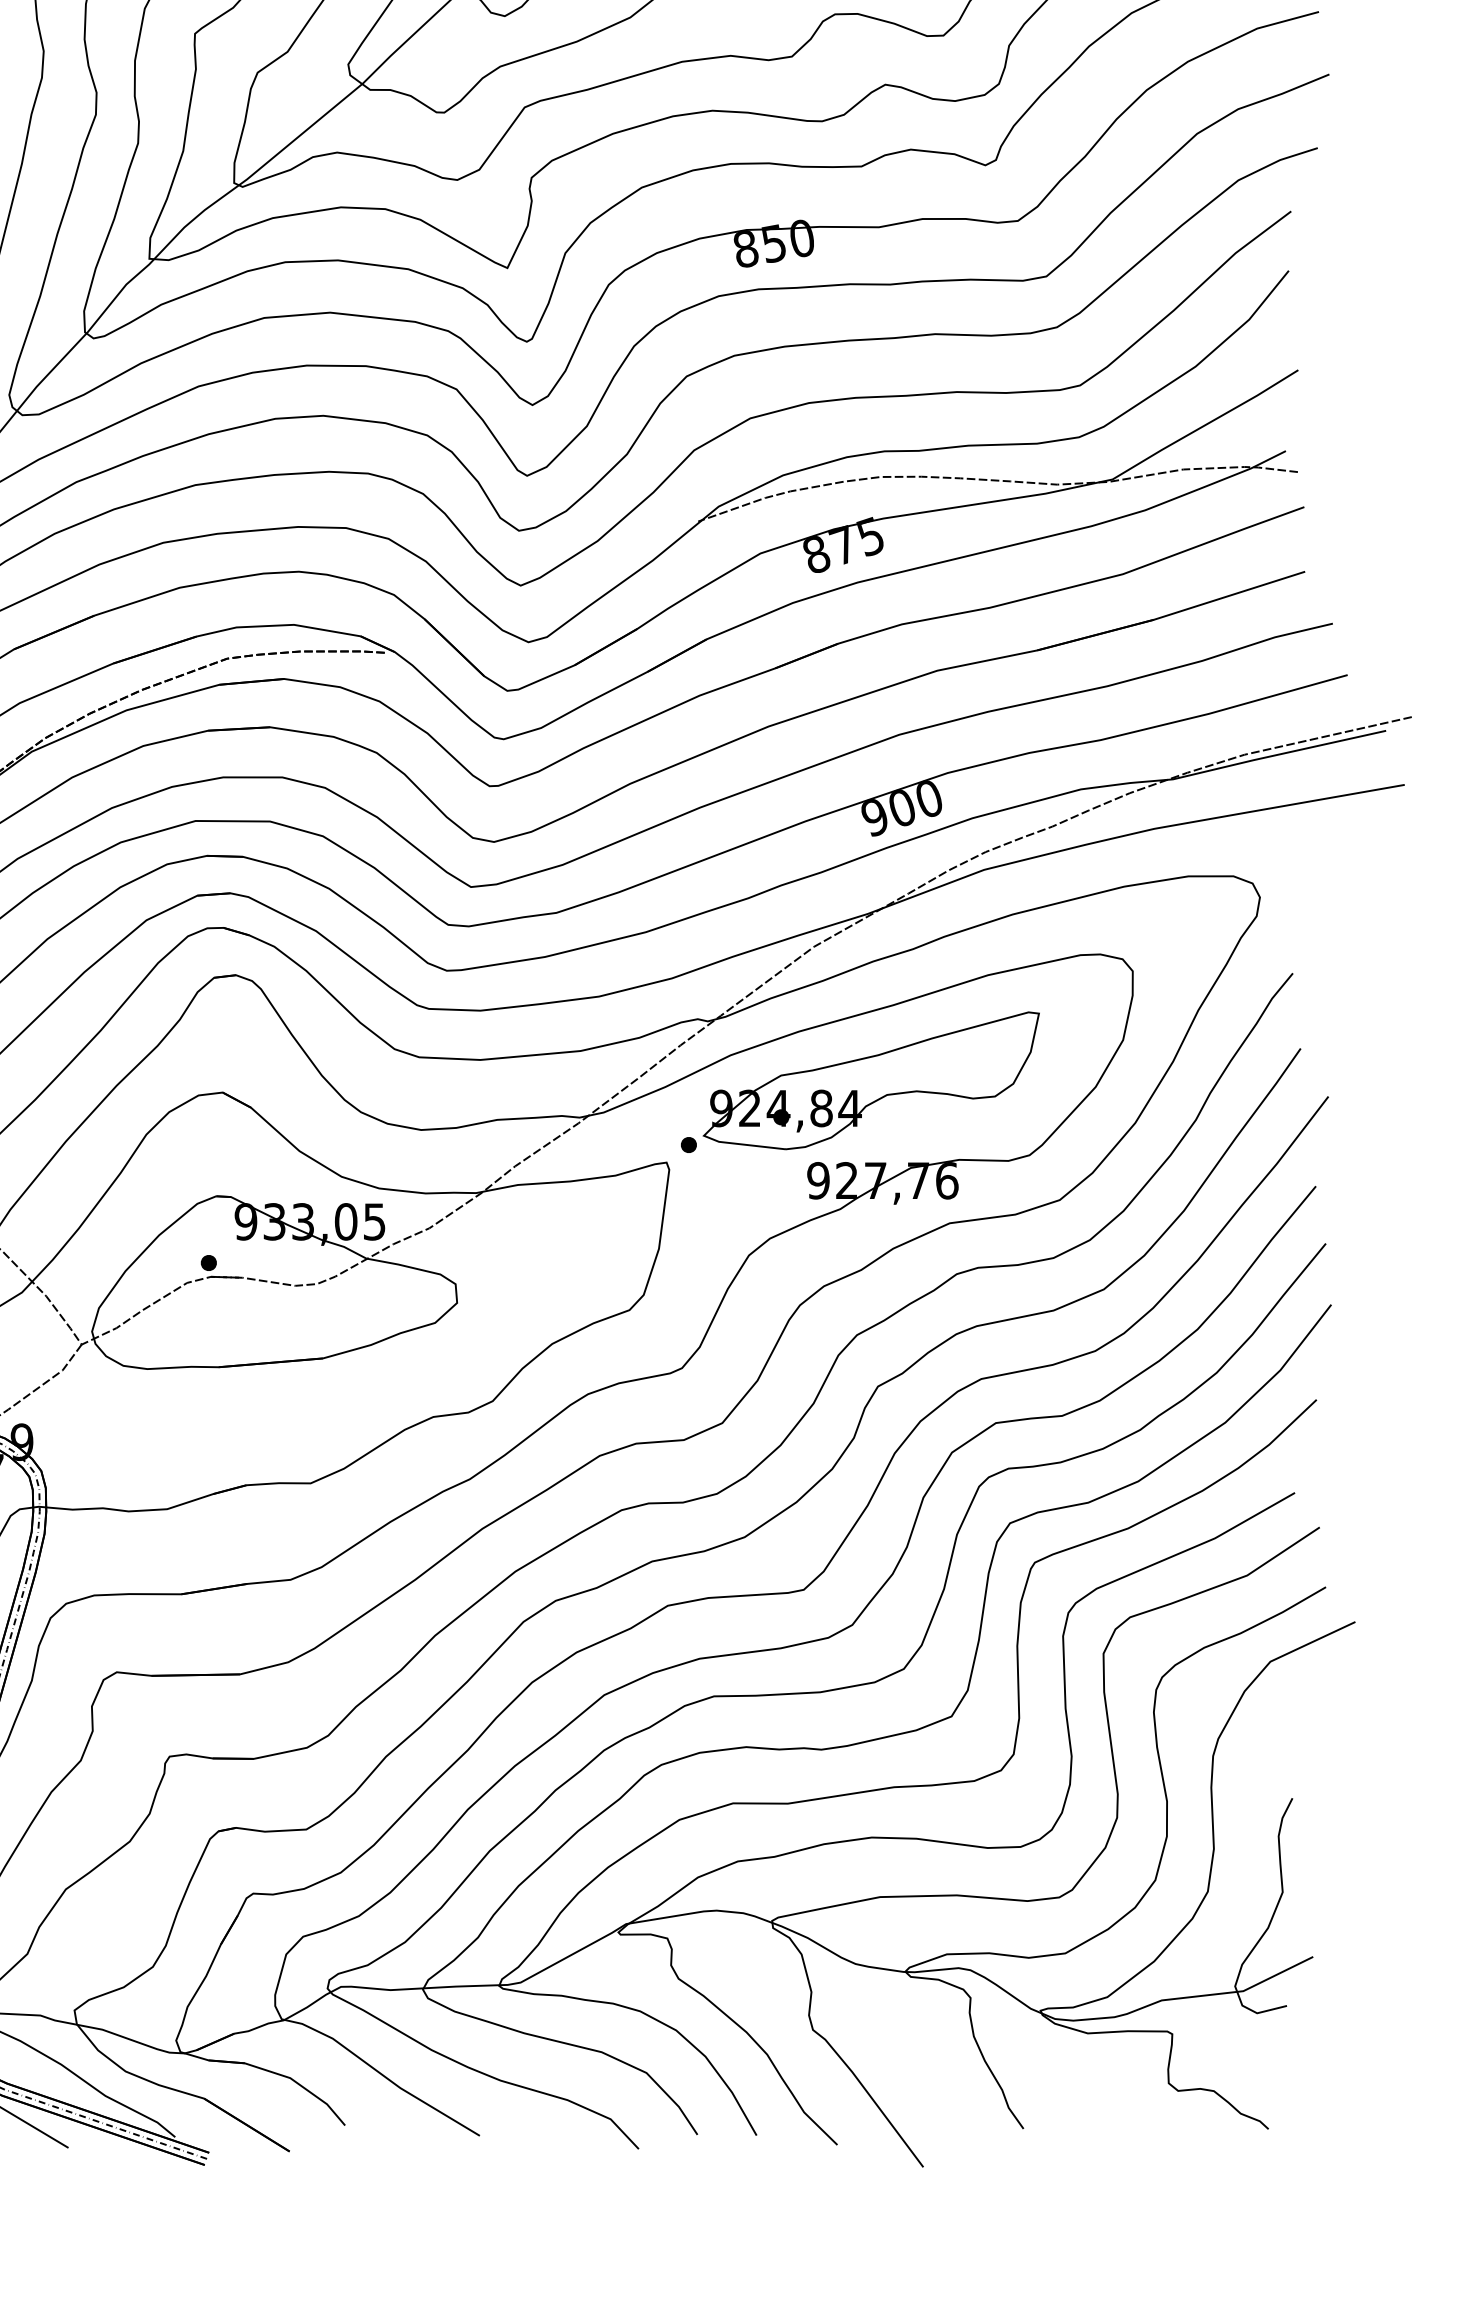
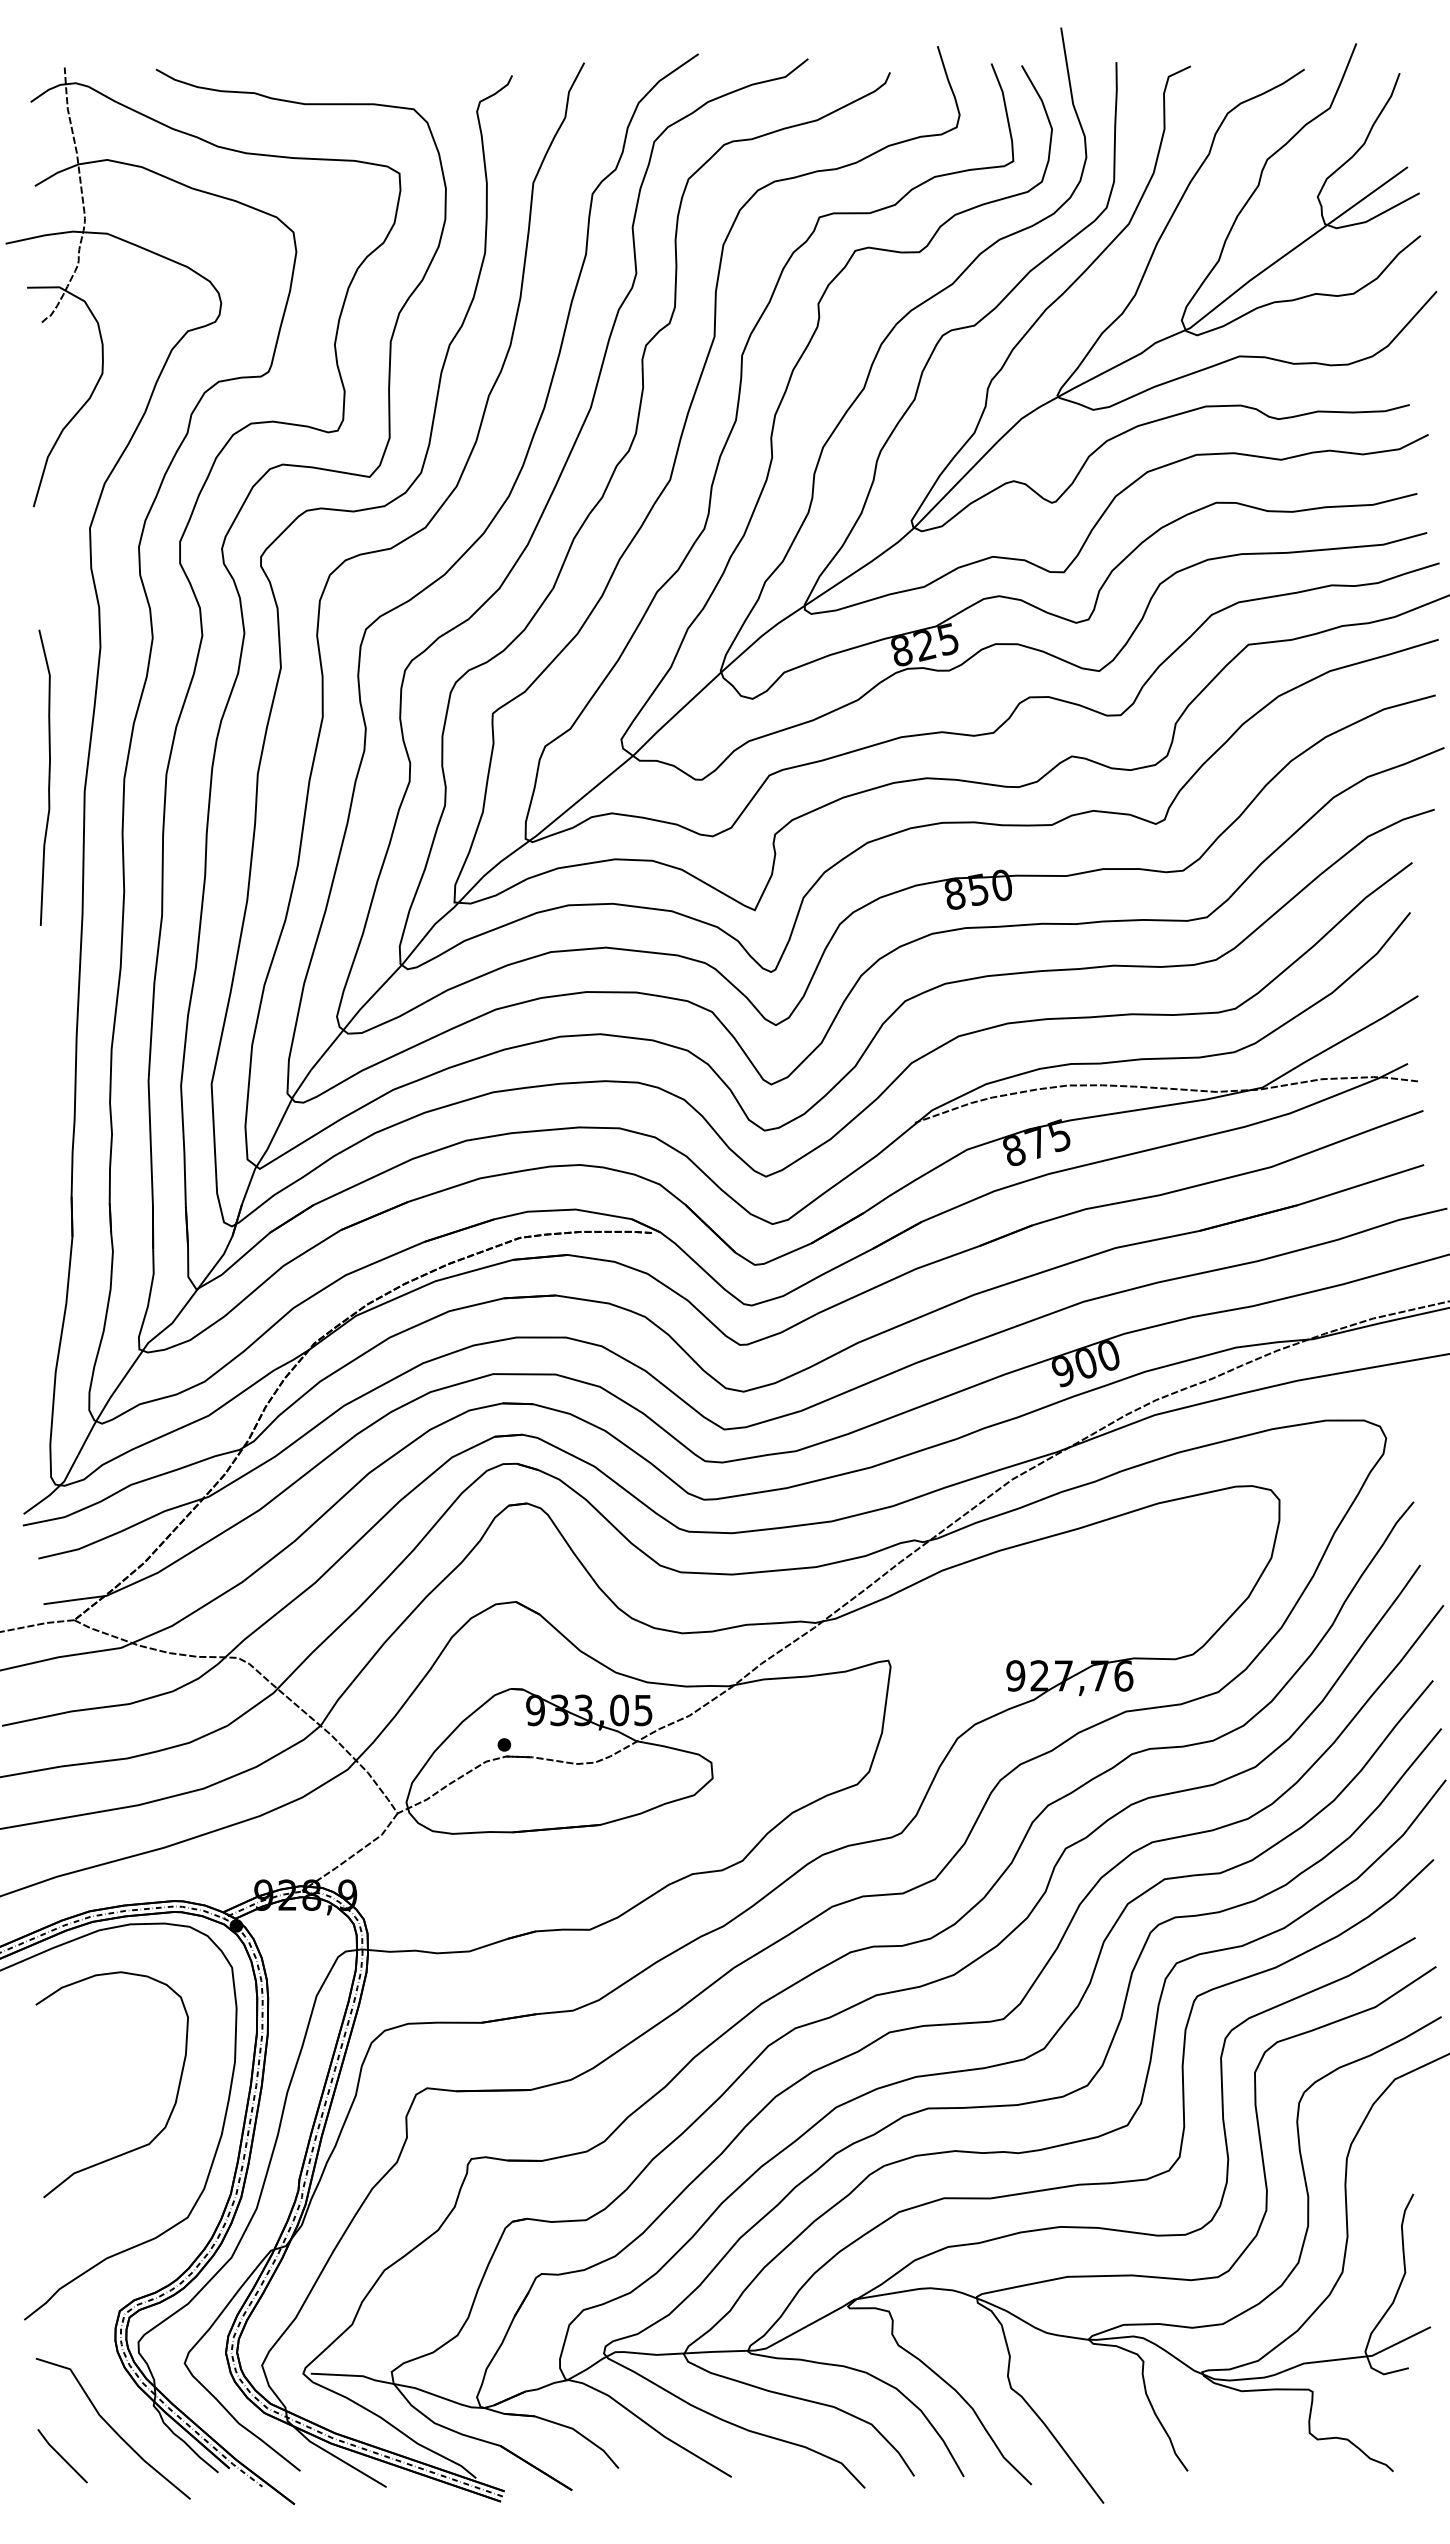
part: (859, 1081) -> (1050, 1592), removed

